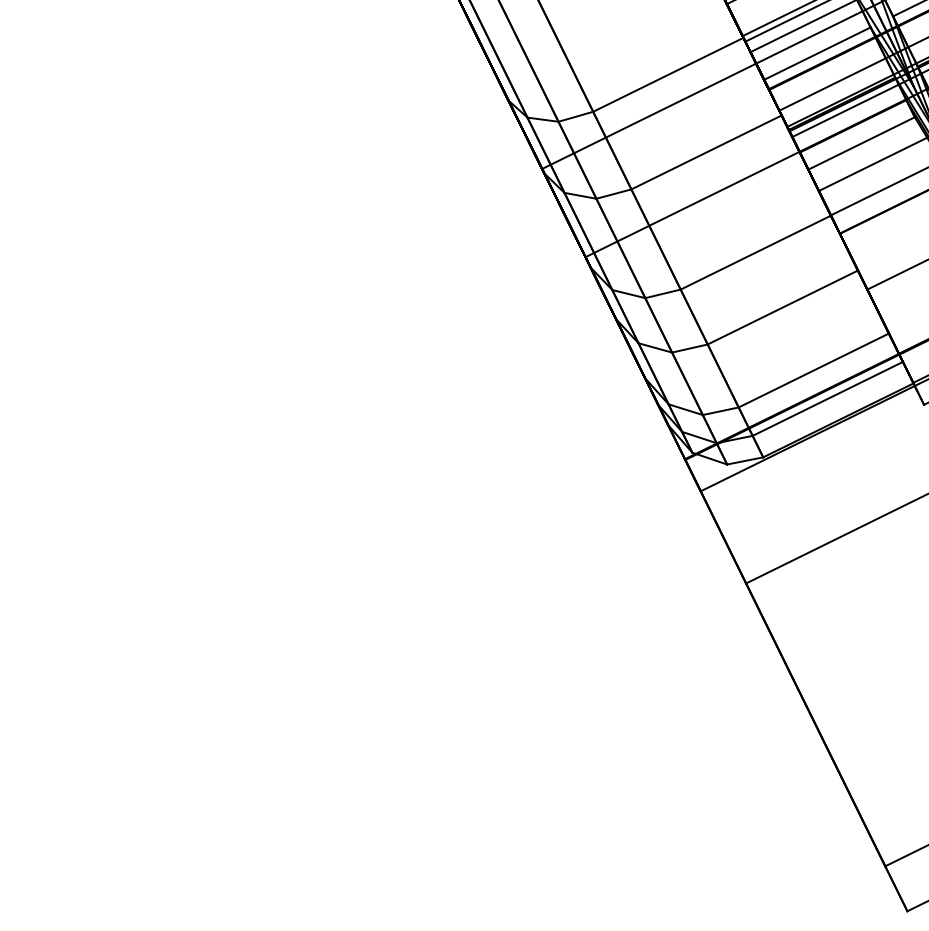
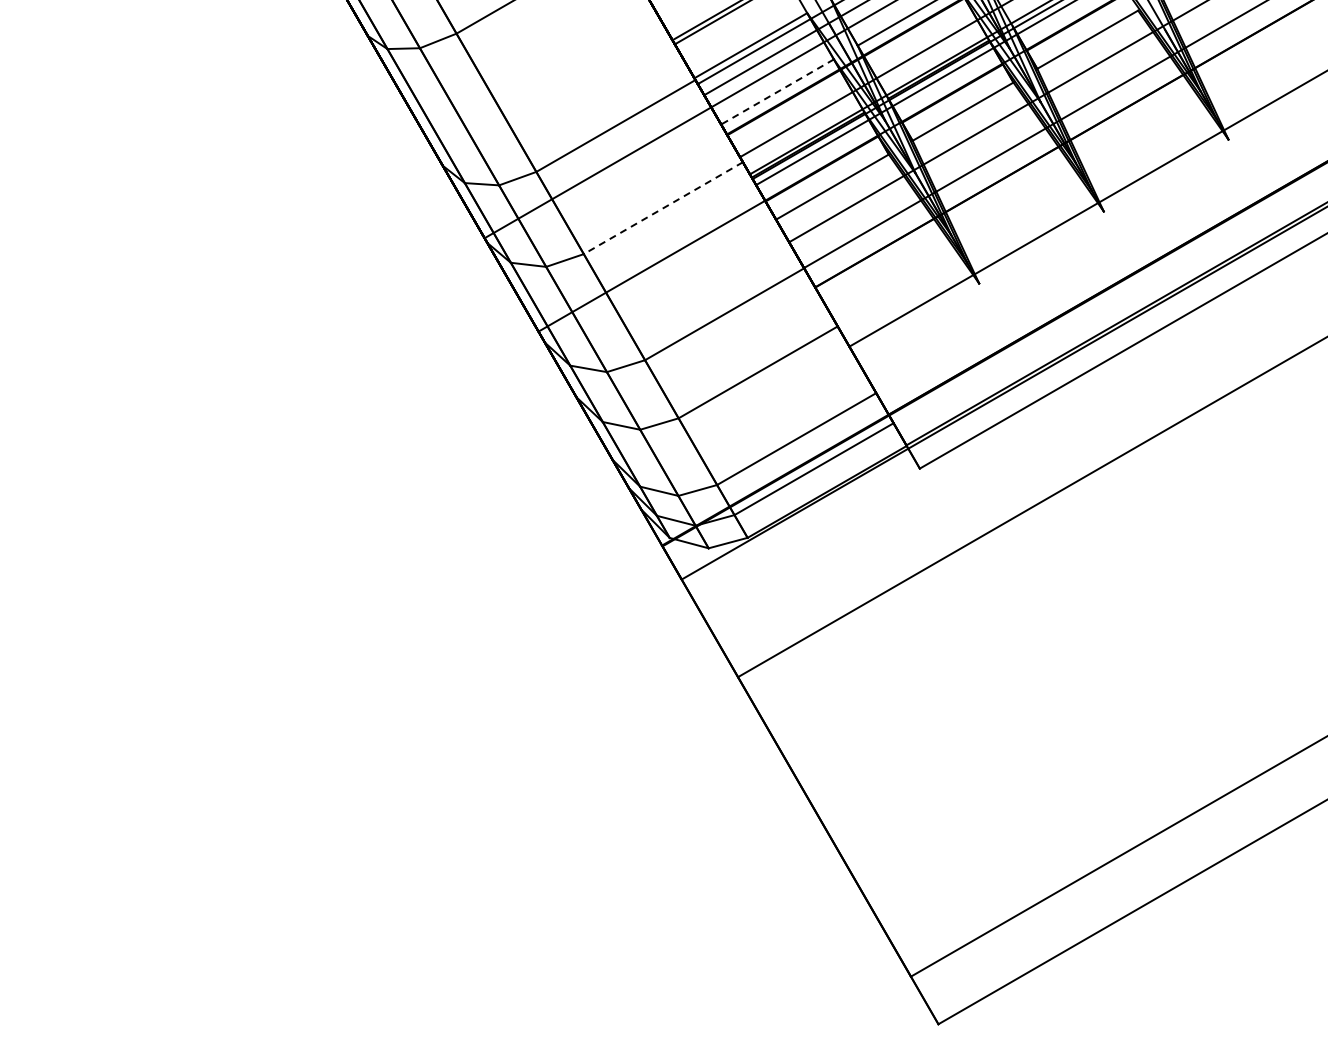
line: (817, 54) -> (777, 92), solid -> dashed
line: (706, 152) -> (663, 208), solid -> dashed

